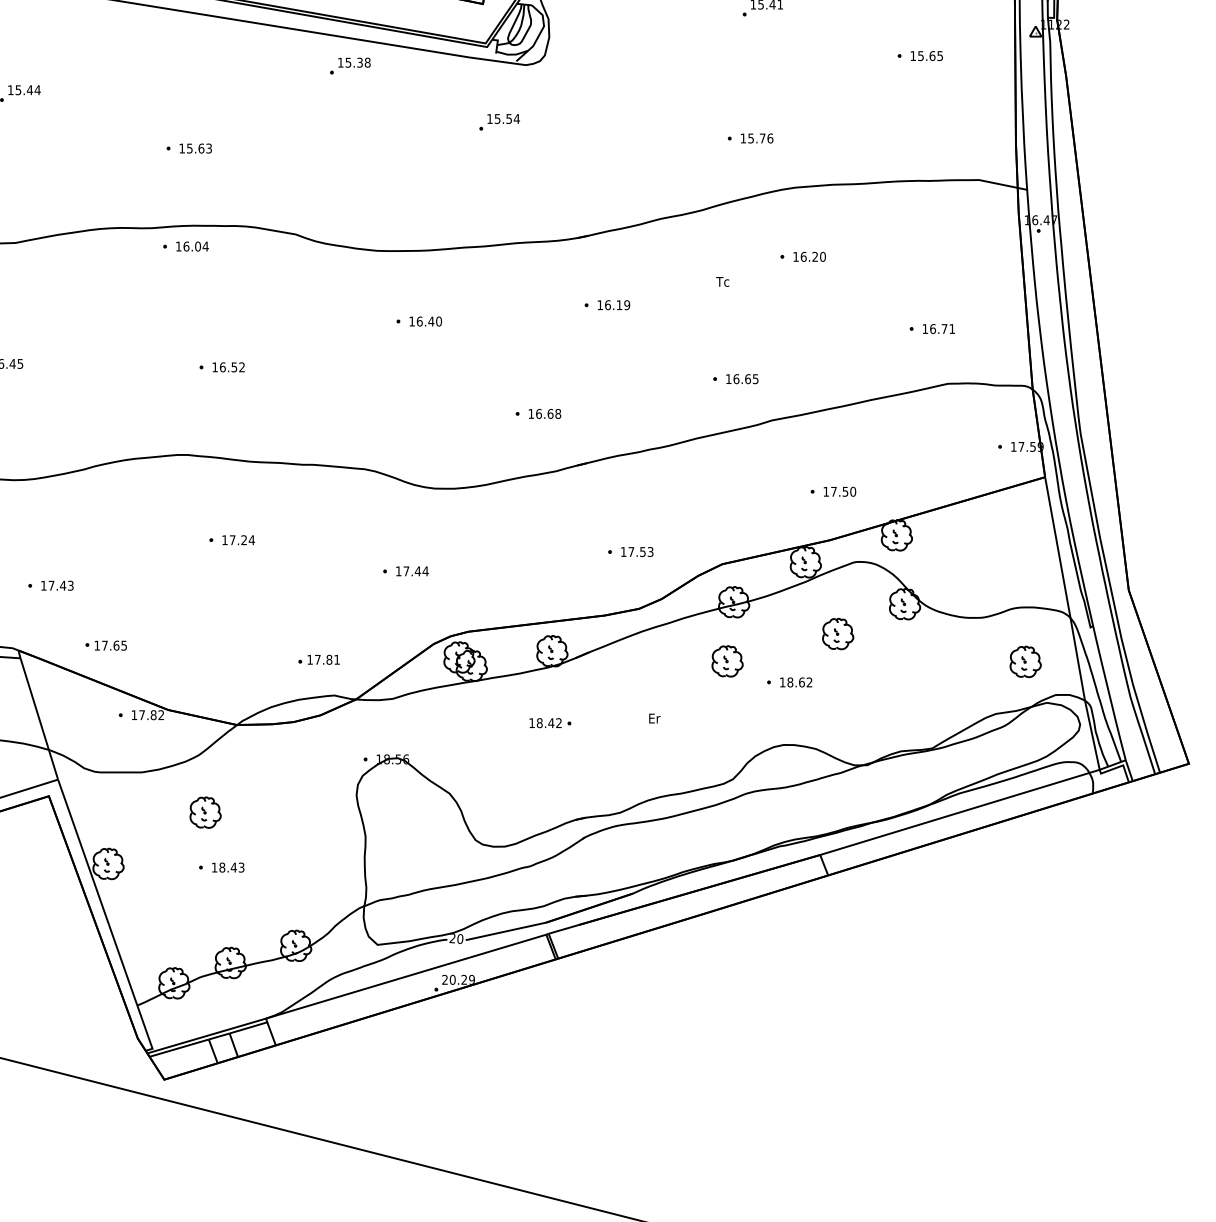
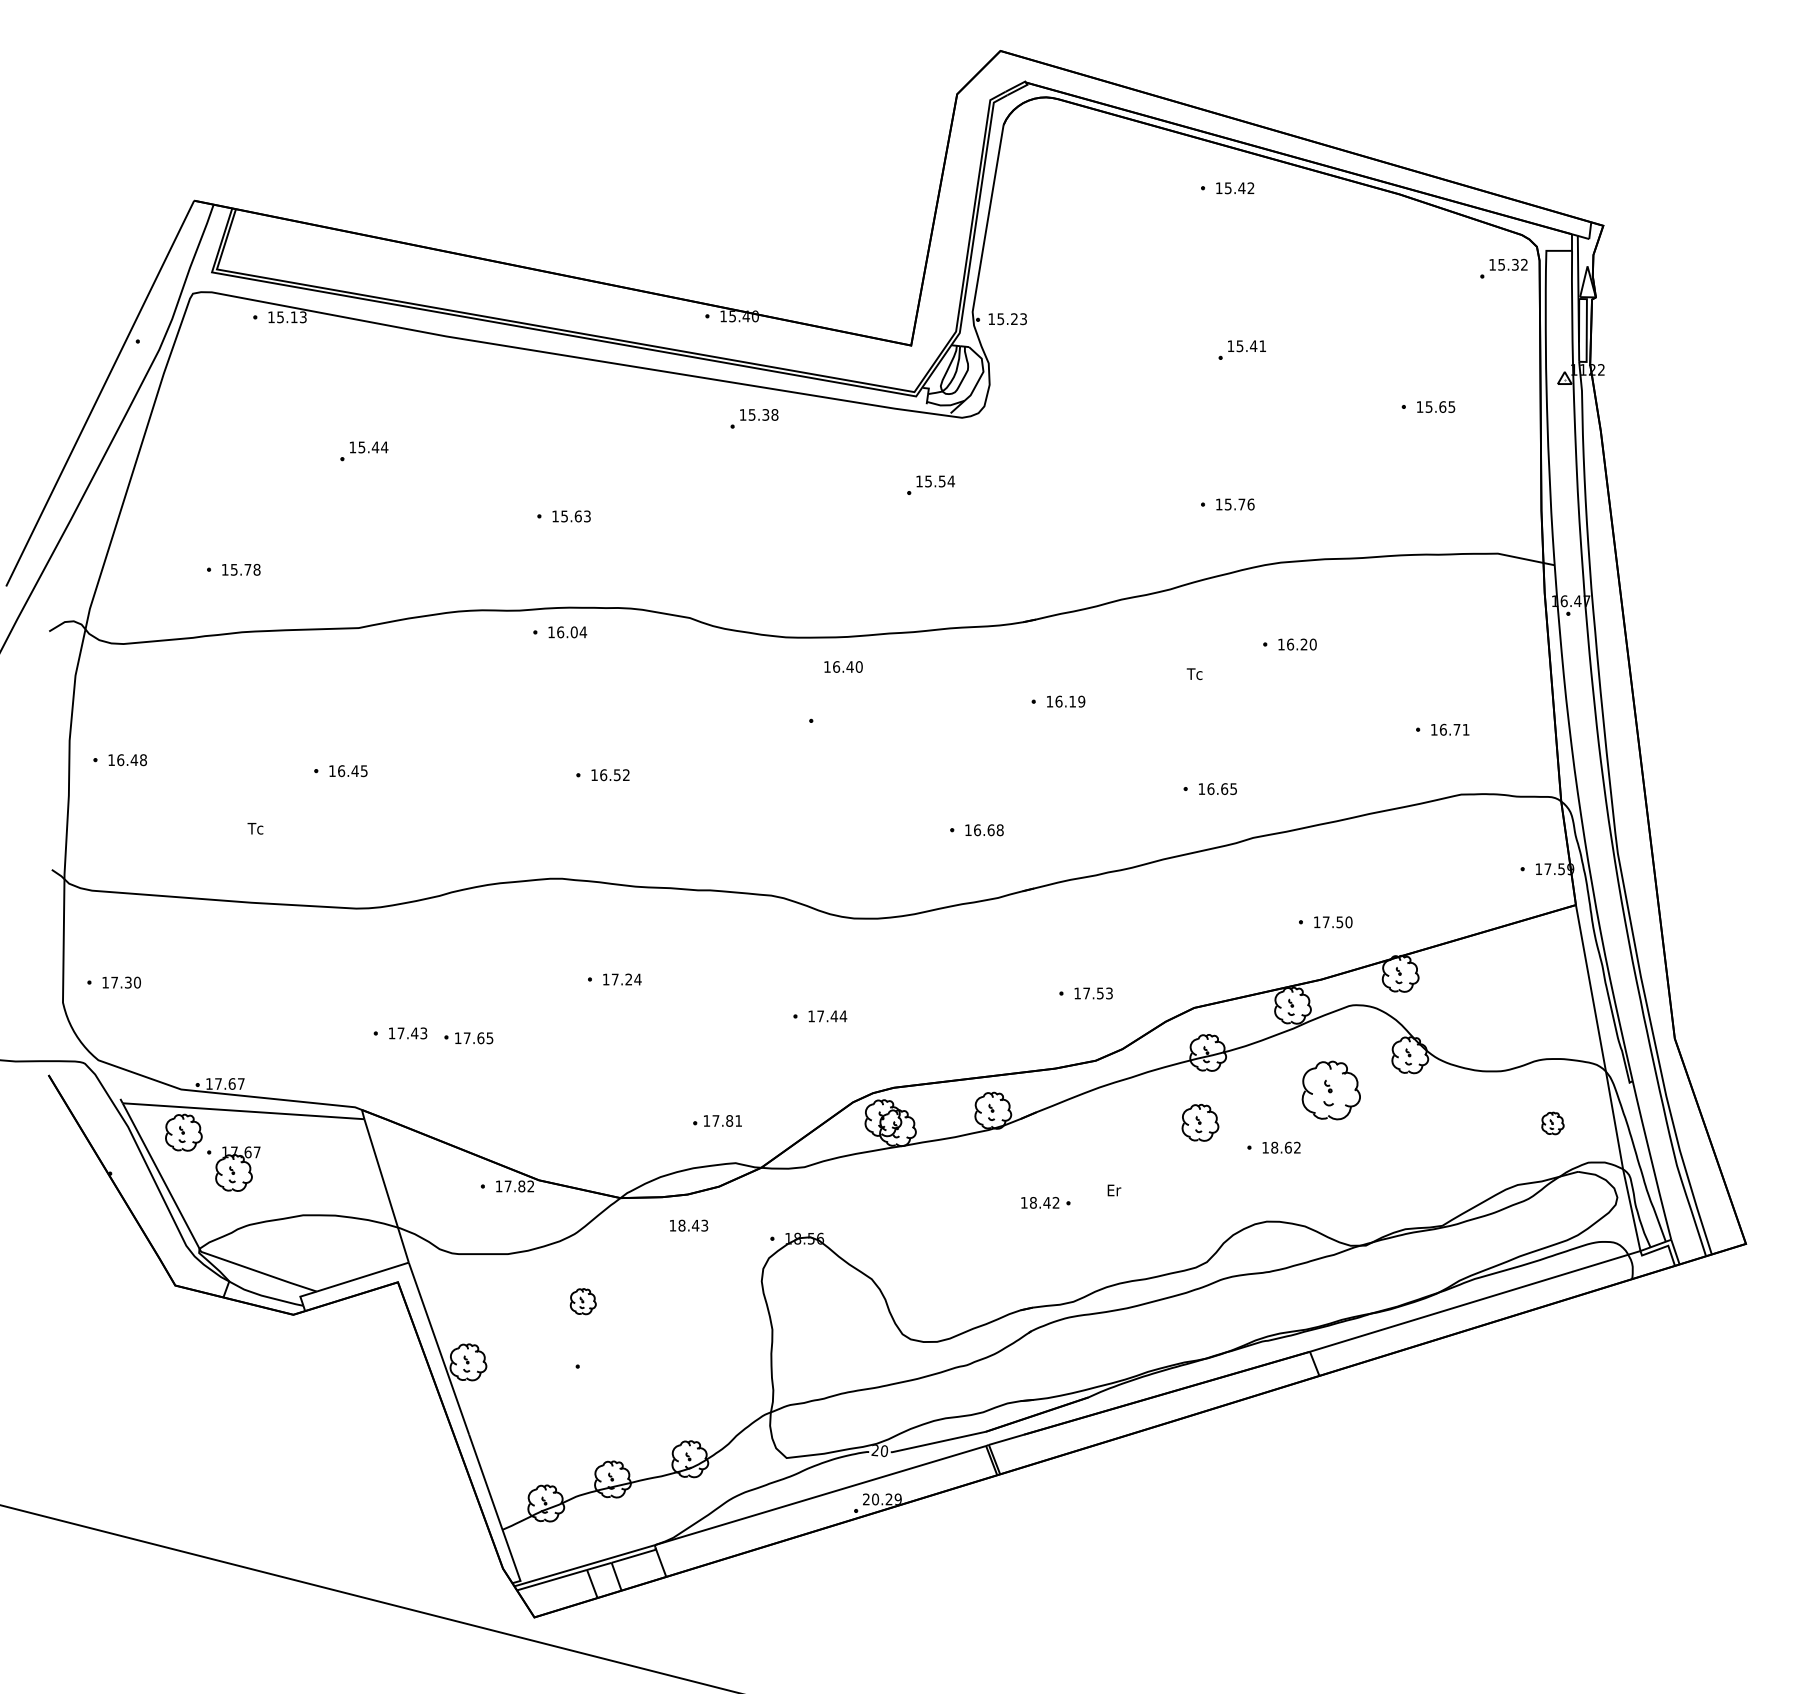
text: (425, 321) -> (843, 666), moved
part: (837, 634) -> (1330, 1090), size x1.6
part: (106, 645) -> (468, 1038), moved
part: (1025, 661) -> (1552, 1123), size x0.6
part: (550, 722) -> (1045, 1202), moved
part: (205, 812) -> (583, 1301), size x0.7
text: (228, 867) -> (689, 1225), moved

